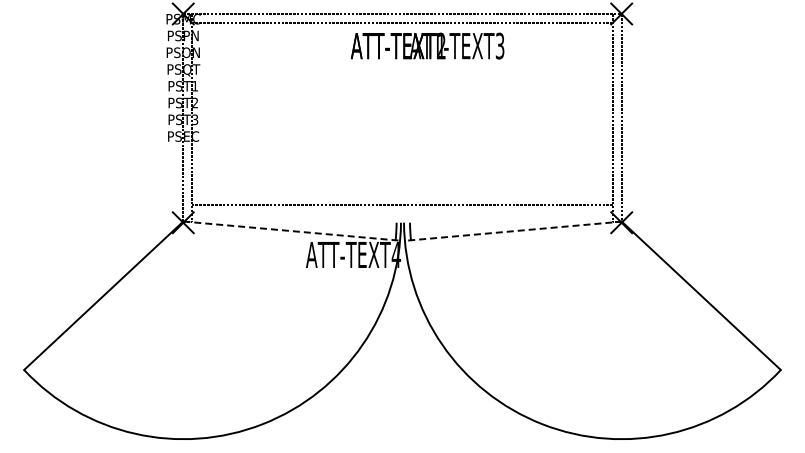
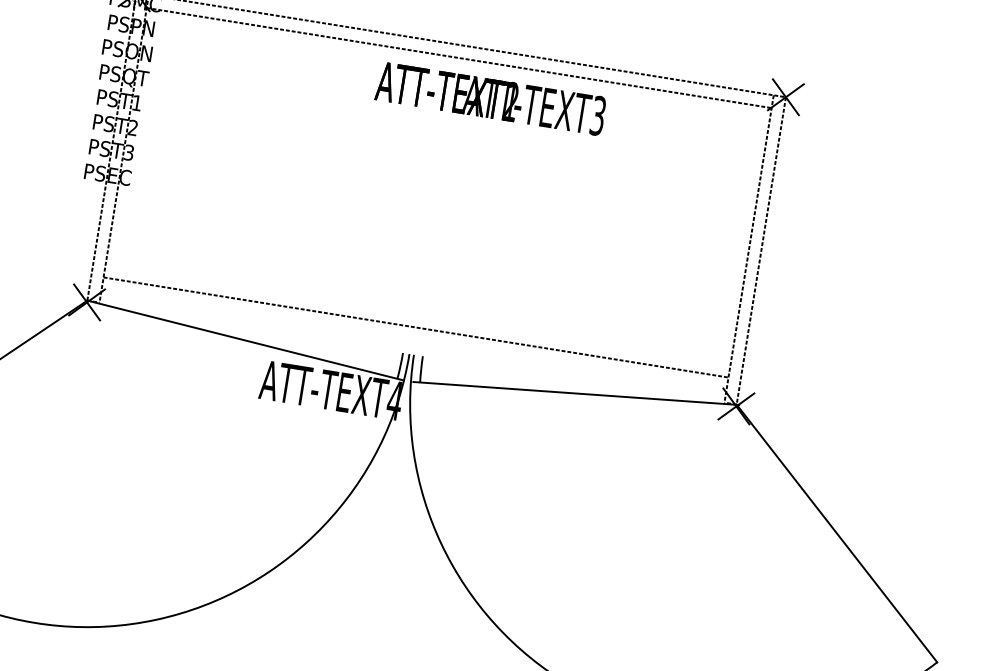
line: (291, 231) -> (245, 341), dashed -> solid
line: (514, 231) -> (575, 393), dashed -> solid

